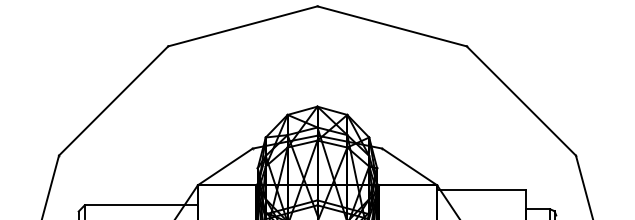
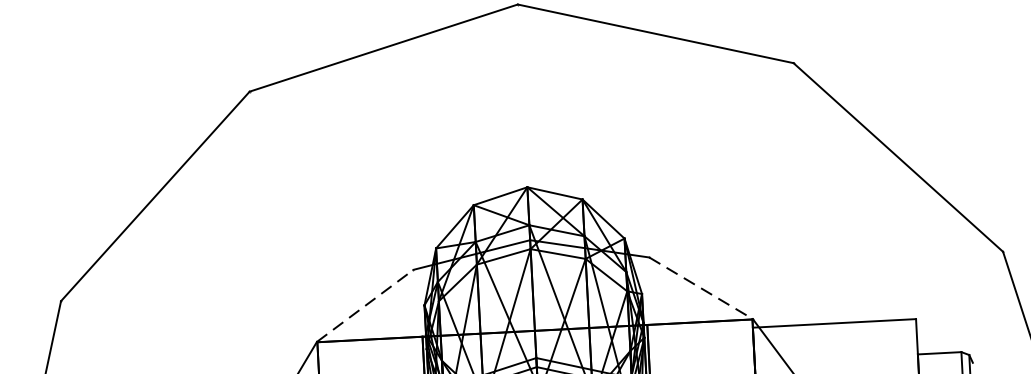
line: (225, 166) -> (365, 305), solid -> dashed
line: (409, 166) -> (700, 287), solid -> dashed

